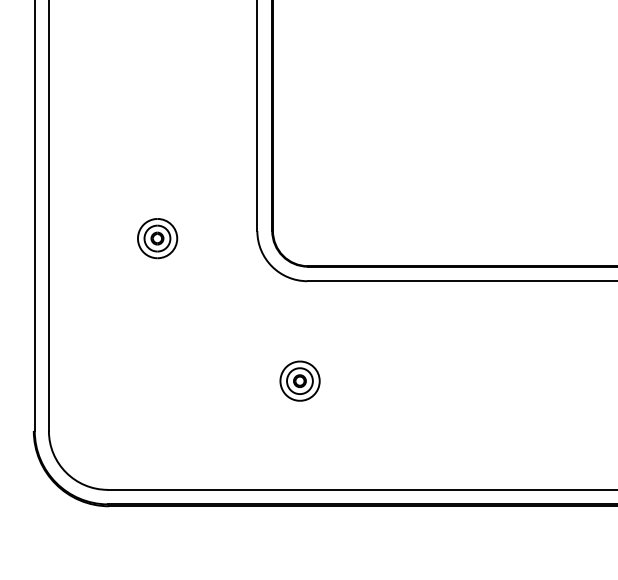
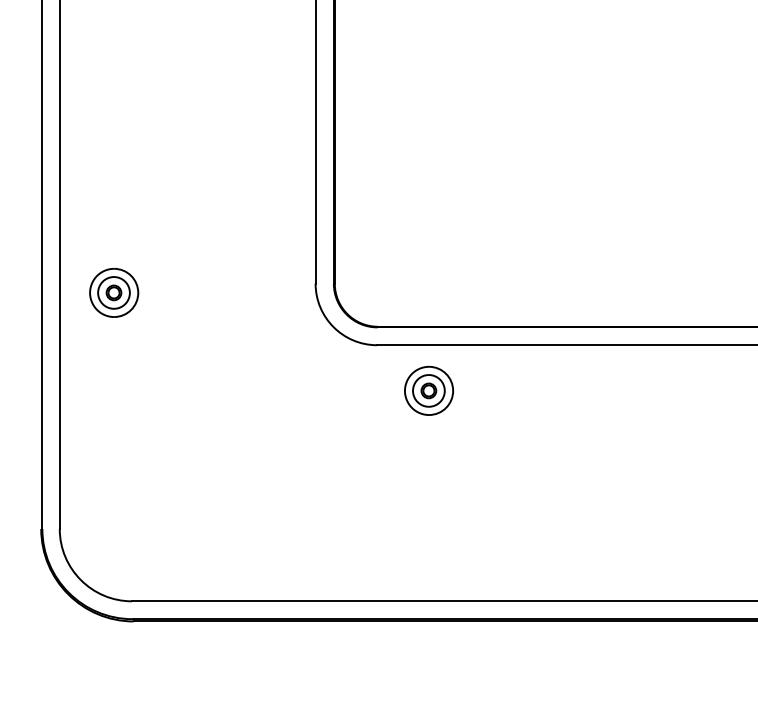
part: (157, 238) -> (114, 292), moved
part: (300, 380) -> (429, 390), moved

